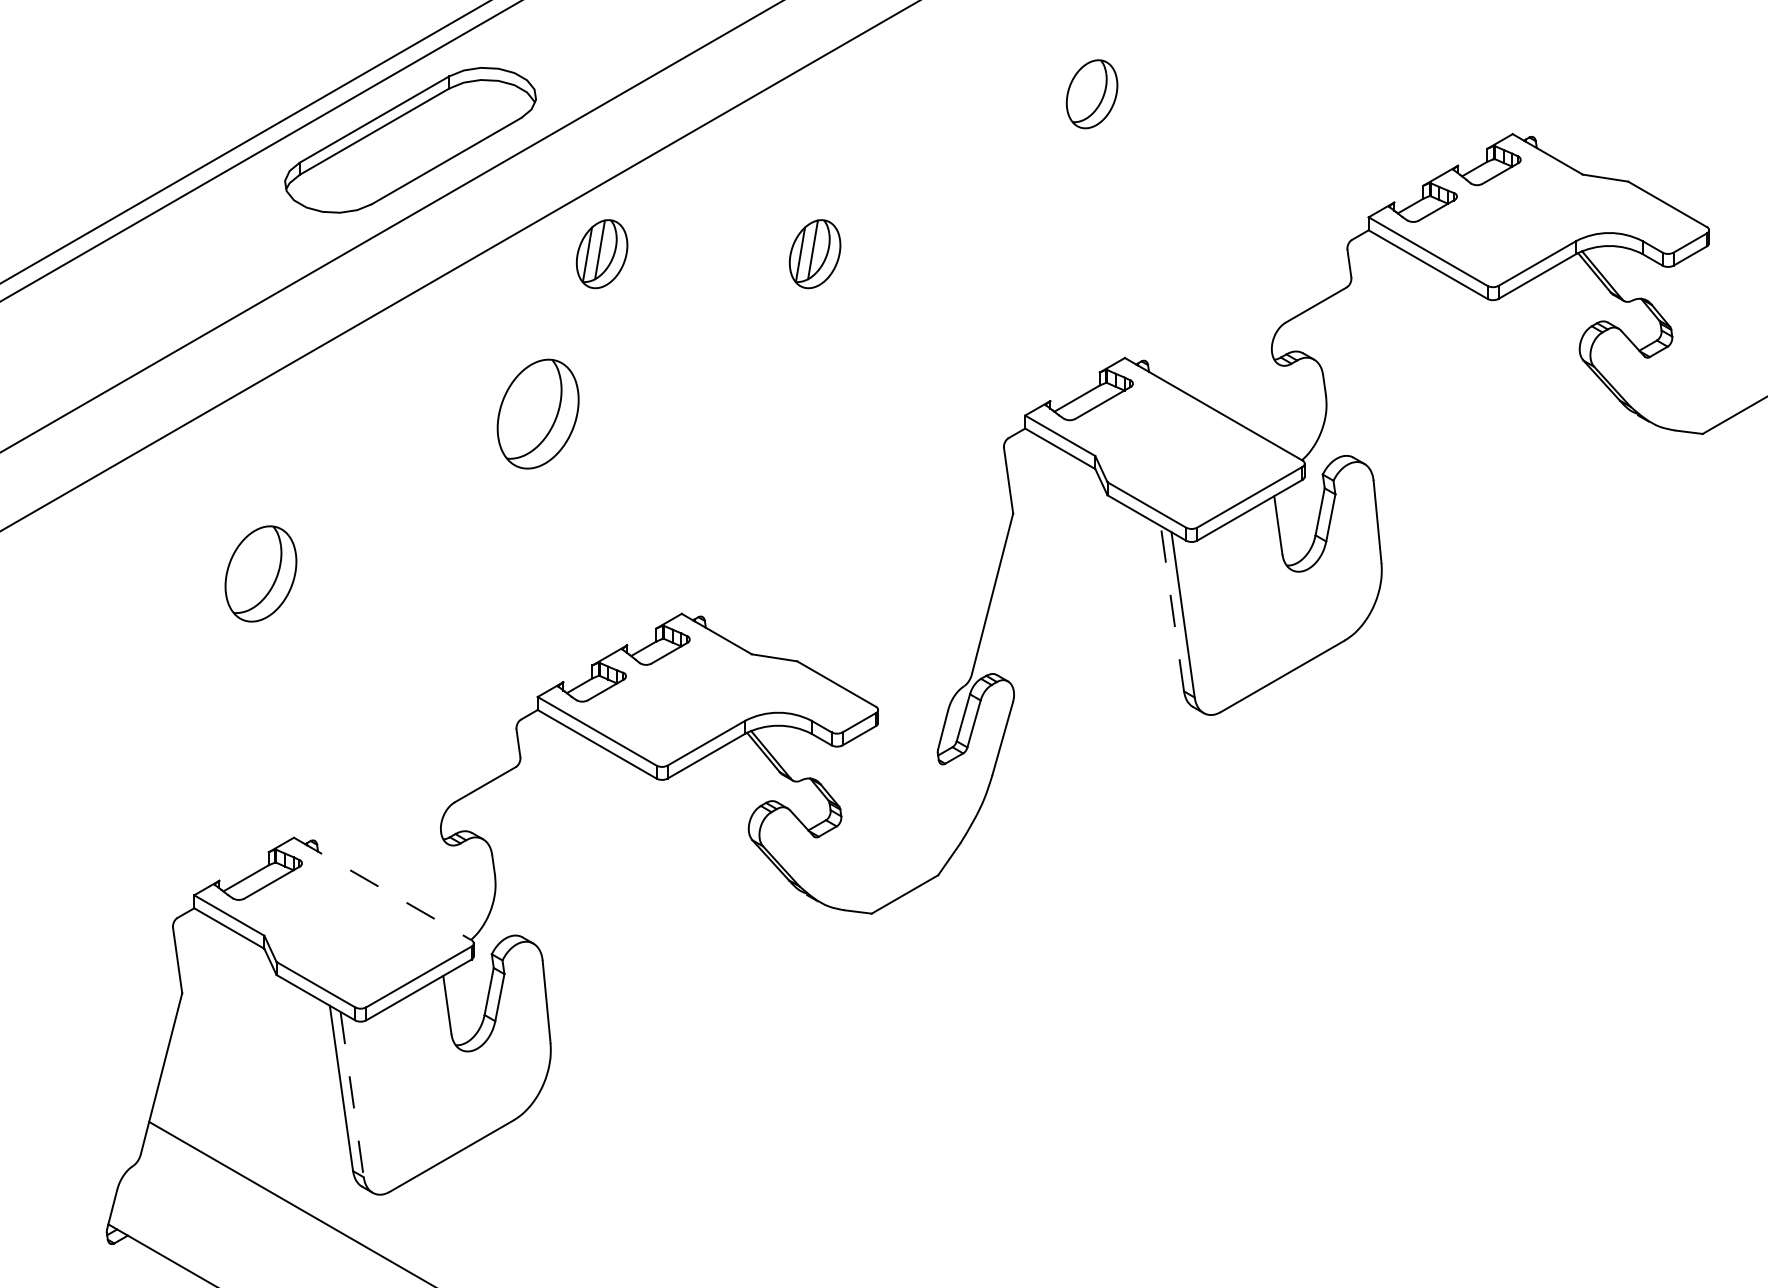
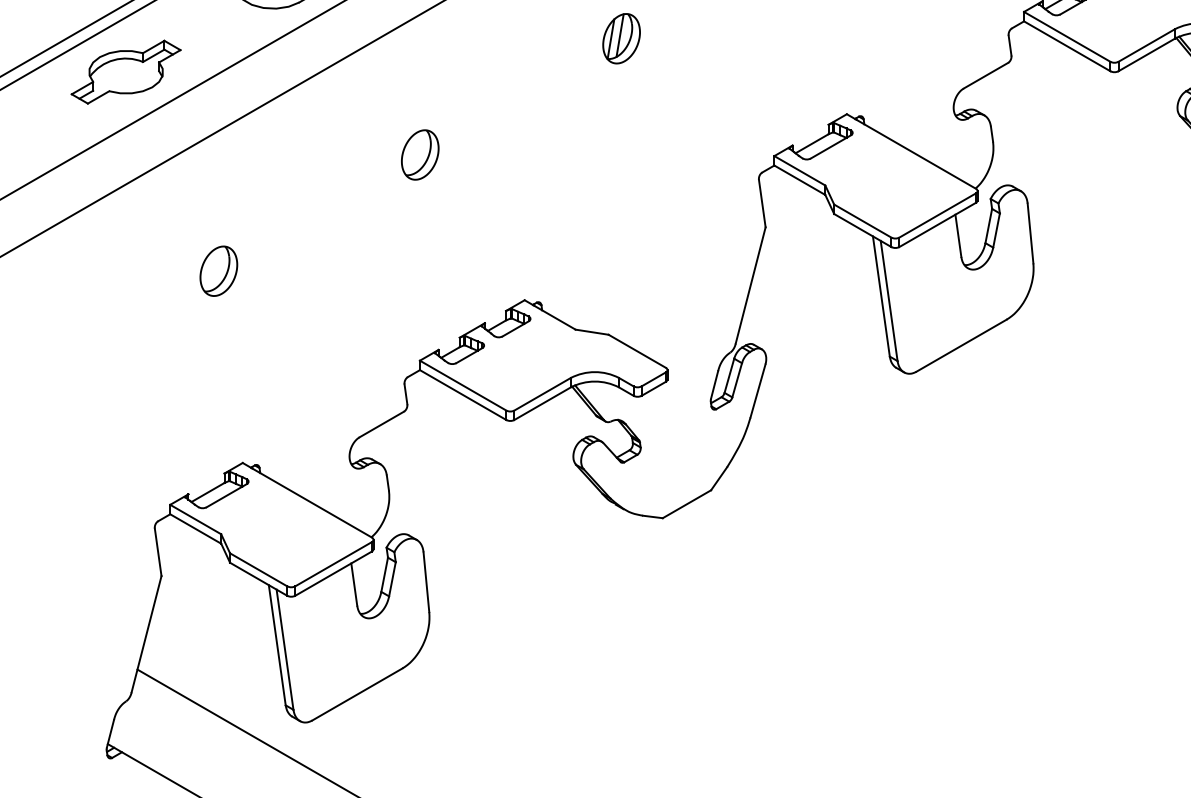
part: (601, 254) -> (466, 38), removed
part: (133, 299) -> (126, 71), added
part: (537, 413) -> (419, 154), size x0.62
part: (261, 573) -> (219, 270), size x0.71
line: (1172, 608) -> (881, 296), dashed -> solid
line: (383, 889) -> (307, 500), dashed -> solid
line: (352, 1095) -> (285, 650), dashed -> solid

